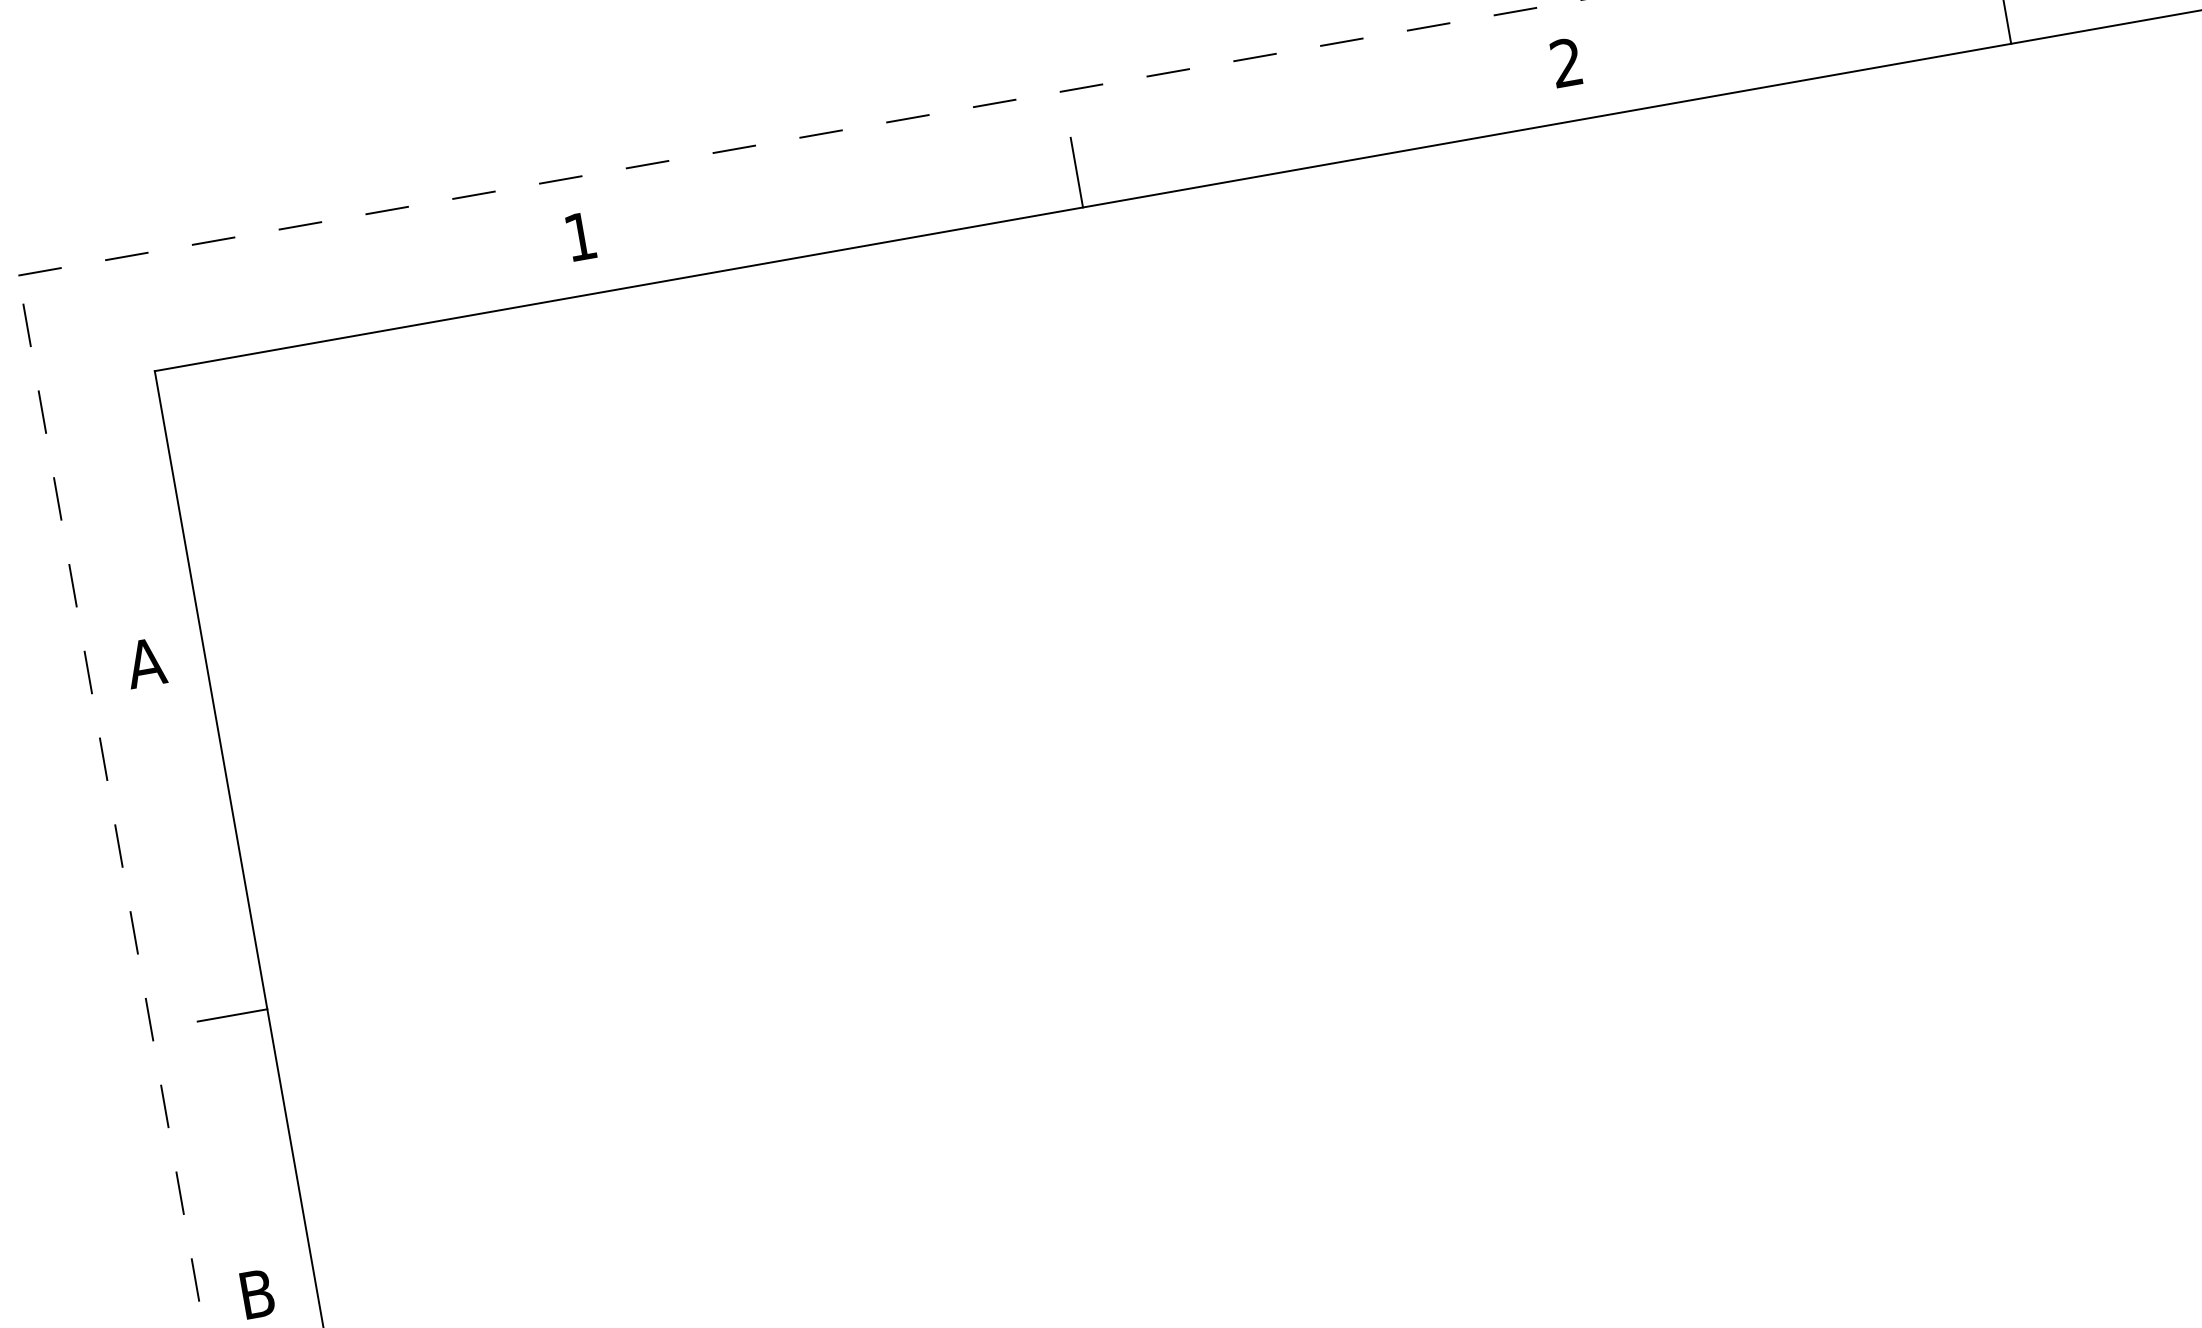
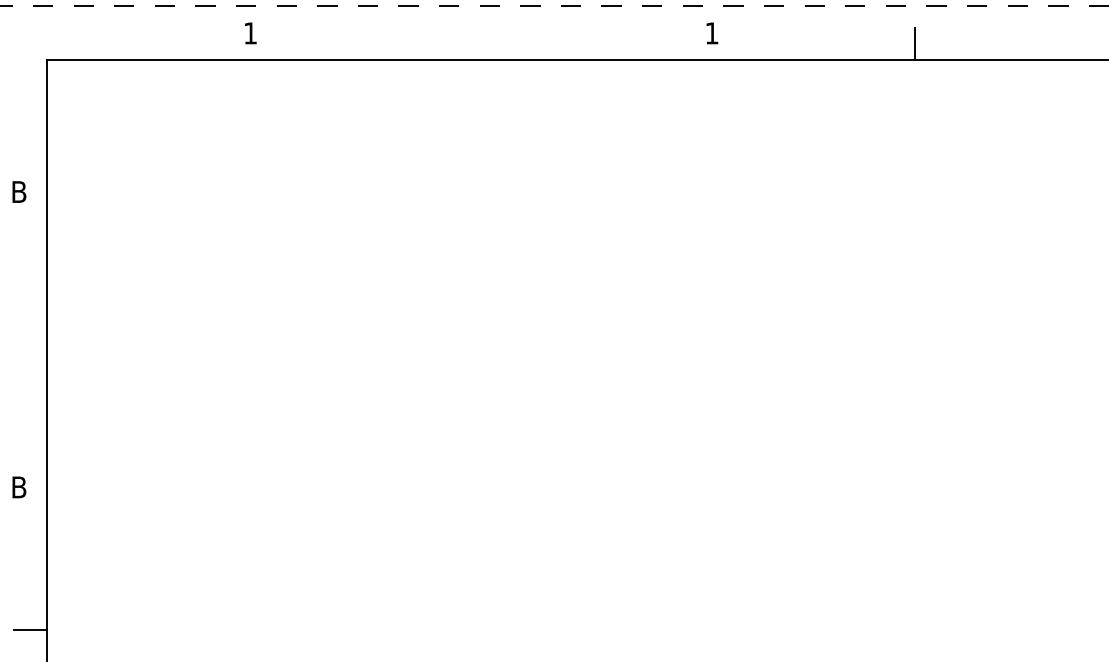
text: (1565, 63) -> (711, 33), 2 -> 1
line: (1075, 171) -> (480, 43), removed
text: (144, 662) -> (18, 191), A -> B
line: (232, 1014) -> (30, 358), removed

